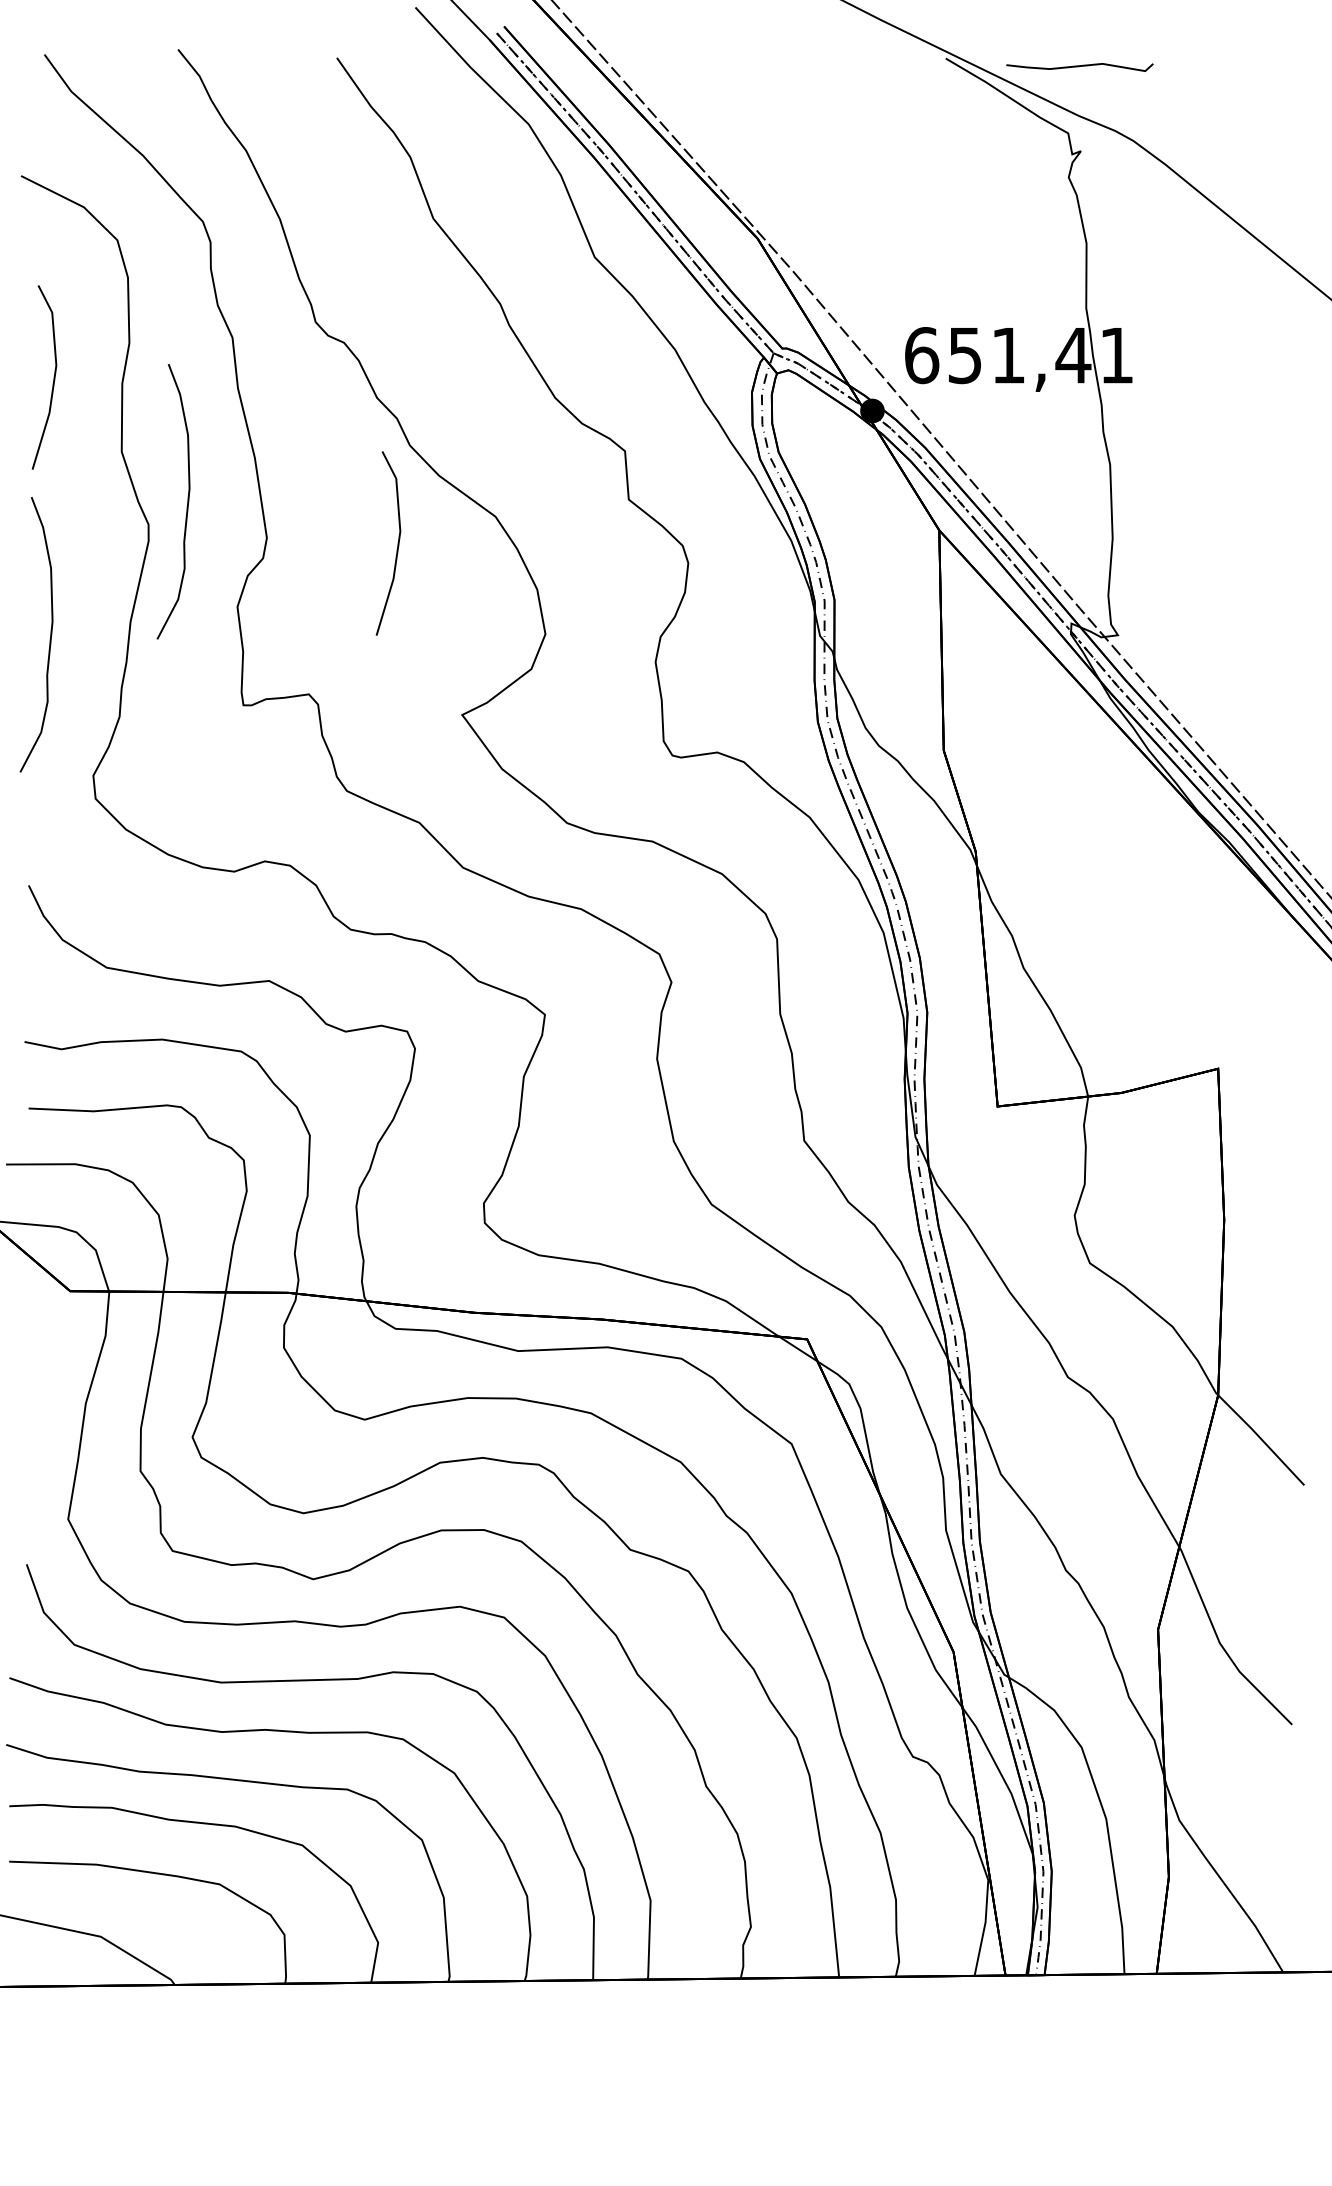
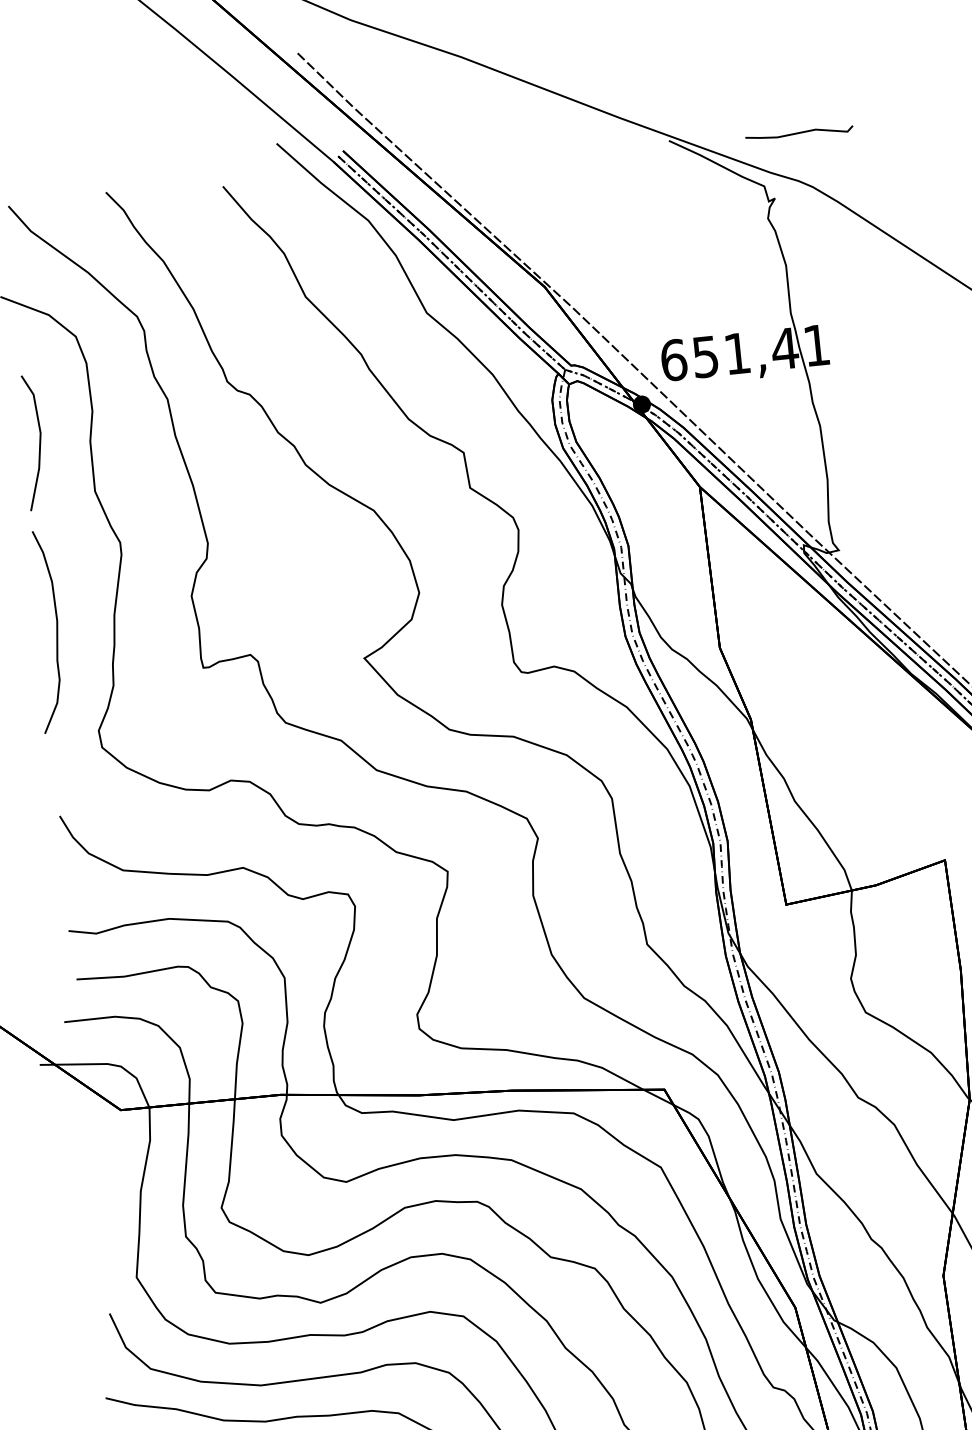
curve: (1079, 66) -> (799, 133), moved
curve: (186, 506) -> (146, 526), removed
line: (397, 543) -> (304, 537), removed

